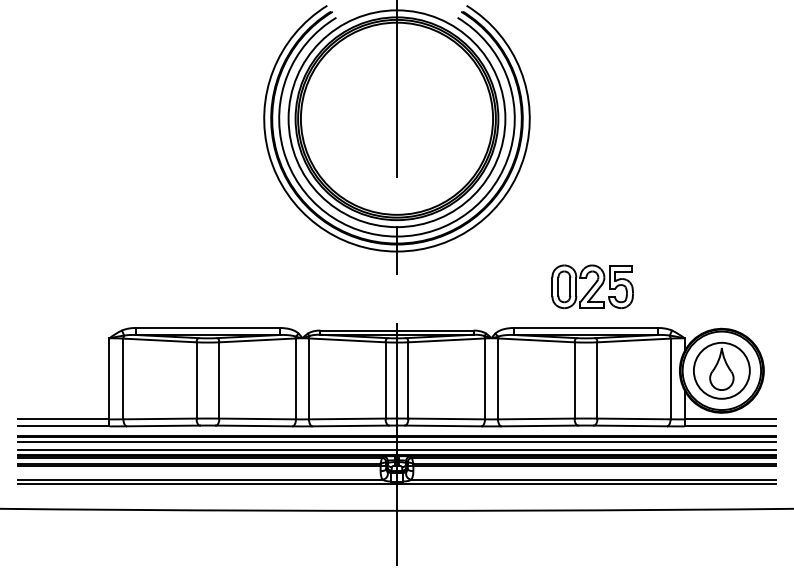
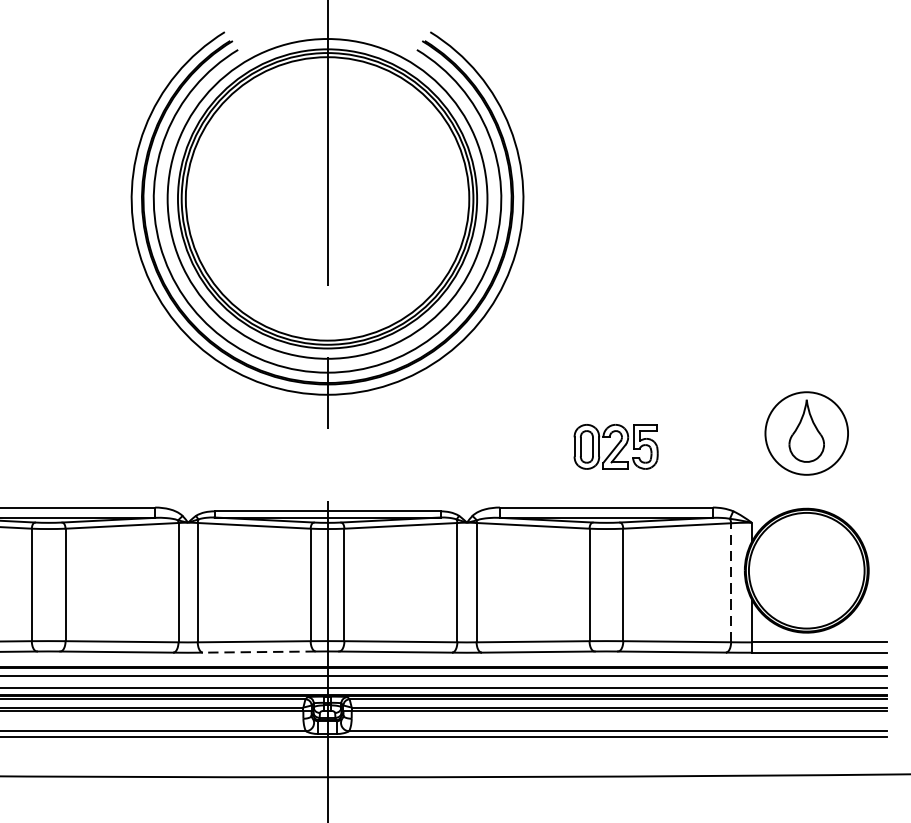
part: (592, 286) -> (615, 446), size x0.7
part: (721, 370) -> (806, 433), moved
line: (670, 378) -> (731, 582), solid -> dashed
line: (350, 425) -> (258, 651), solid -> dashed

